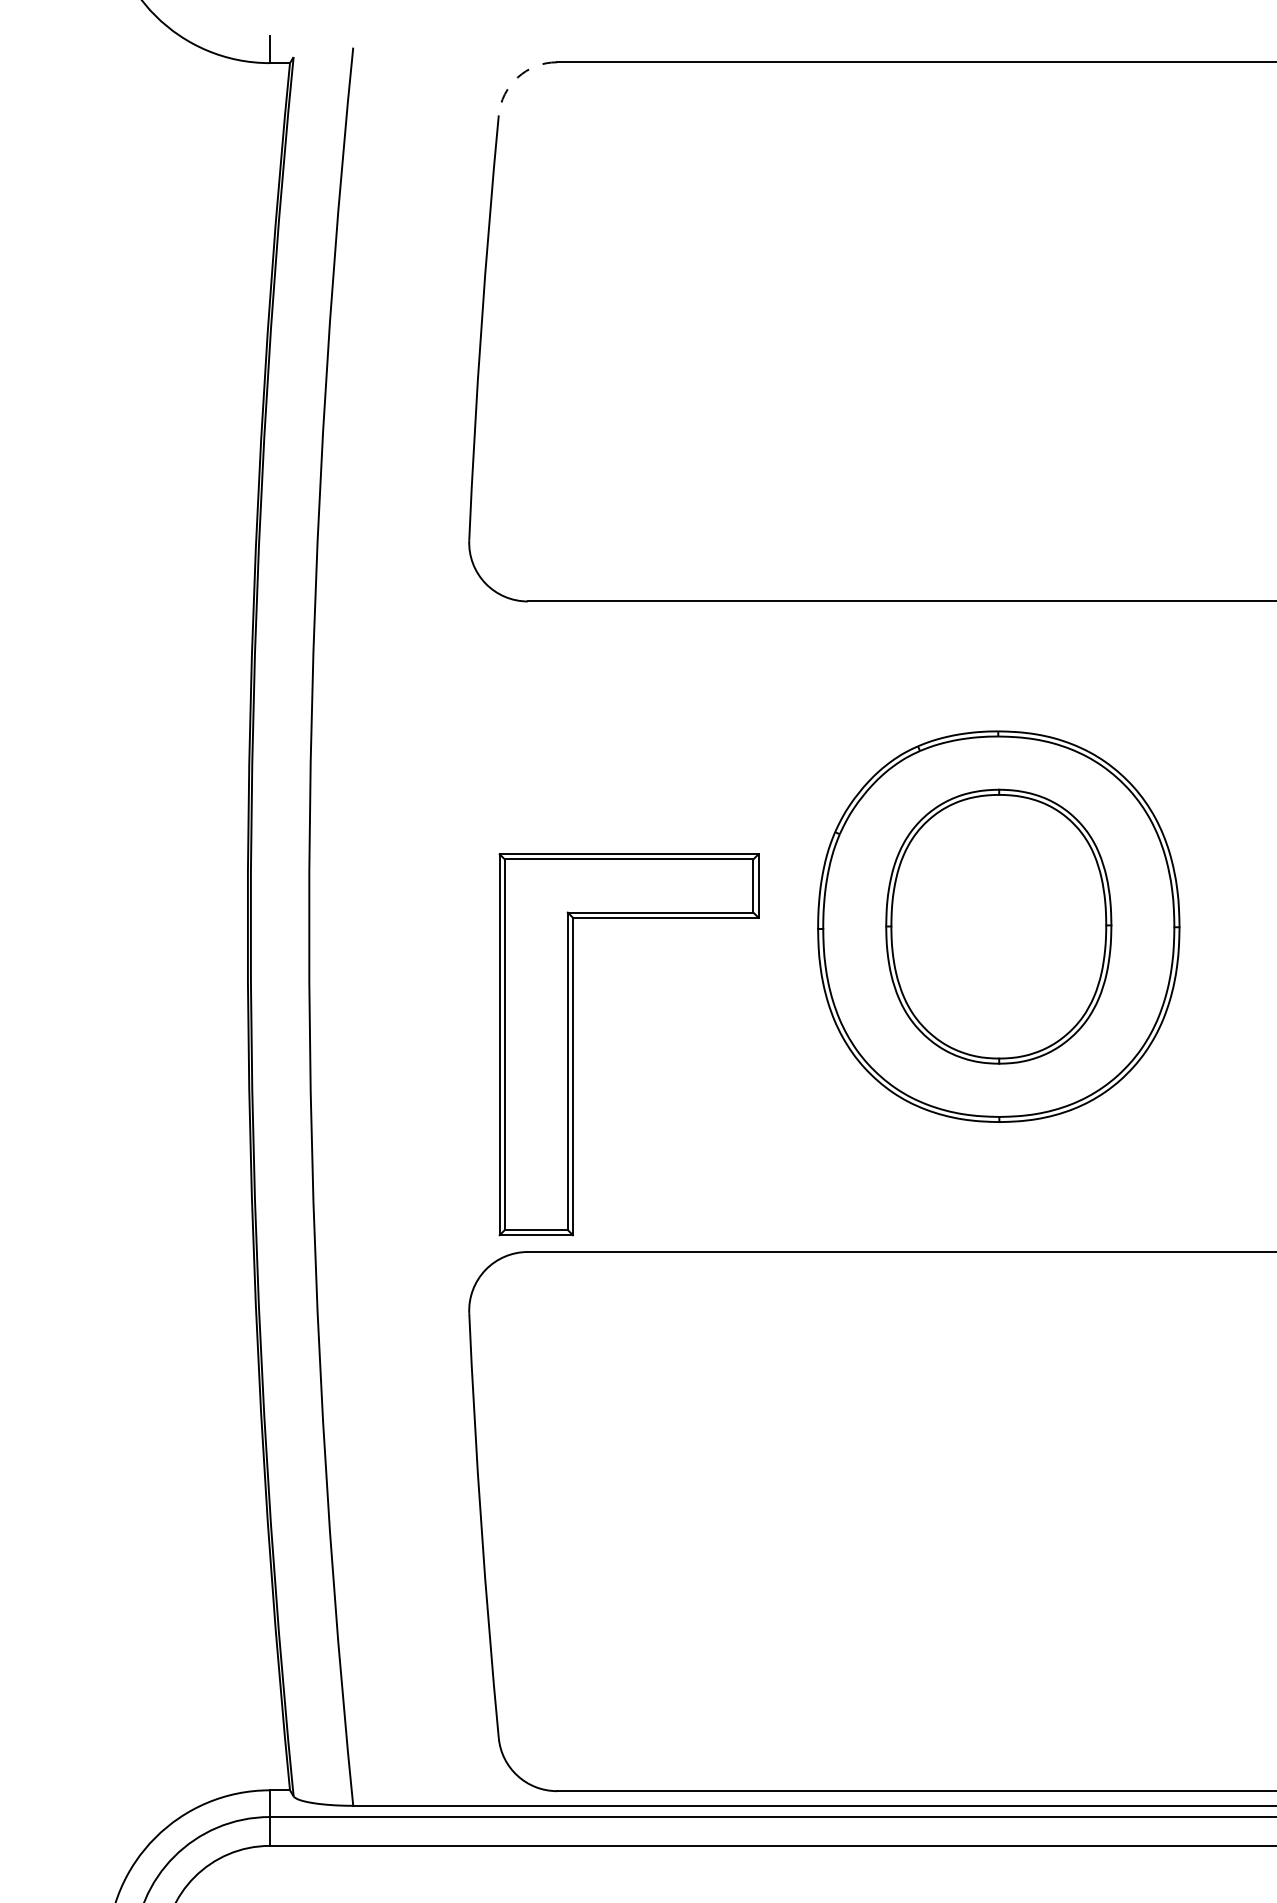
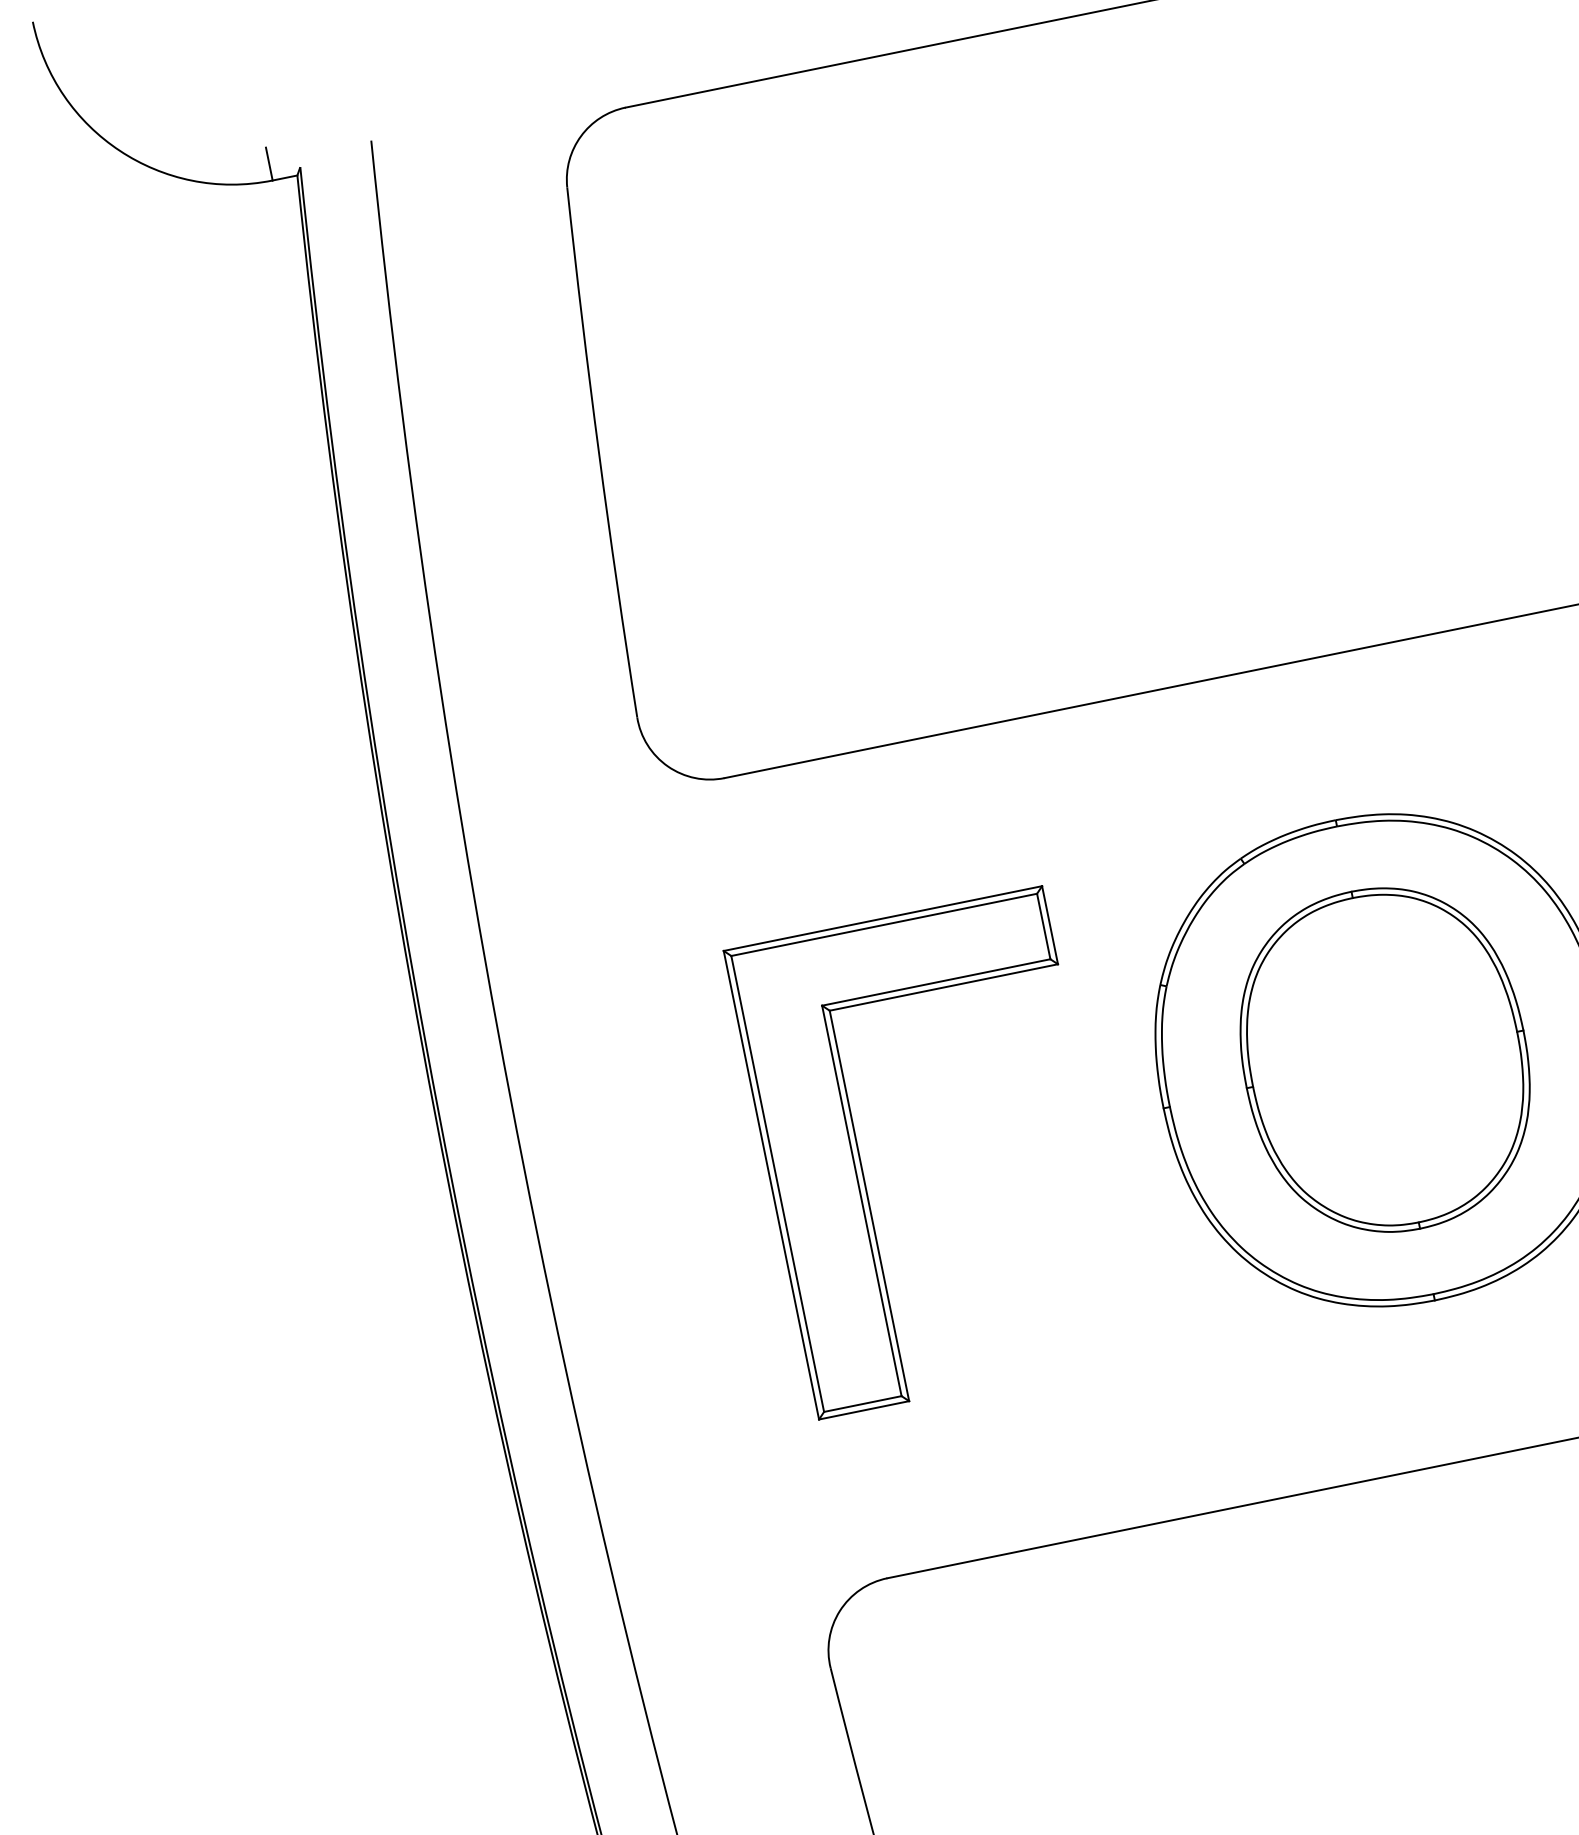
arc: (517, 77) -> (580, 136), dashed -> solid
part: (573, 1044) -> (862, 1166), moved

